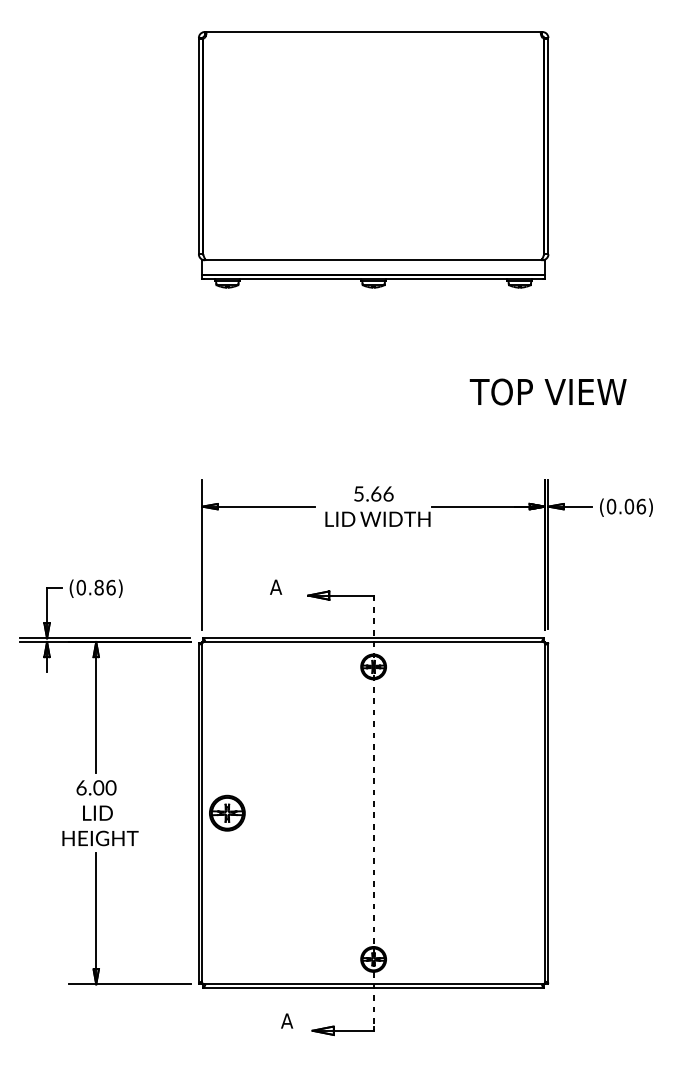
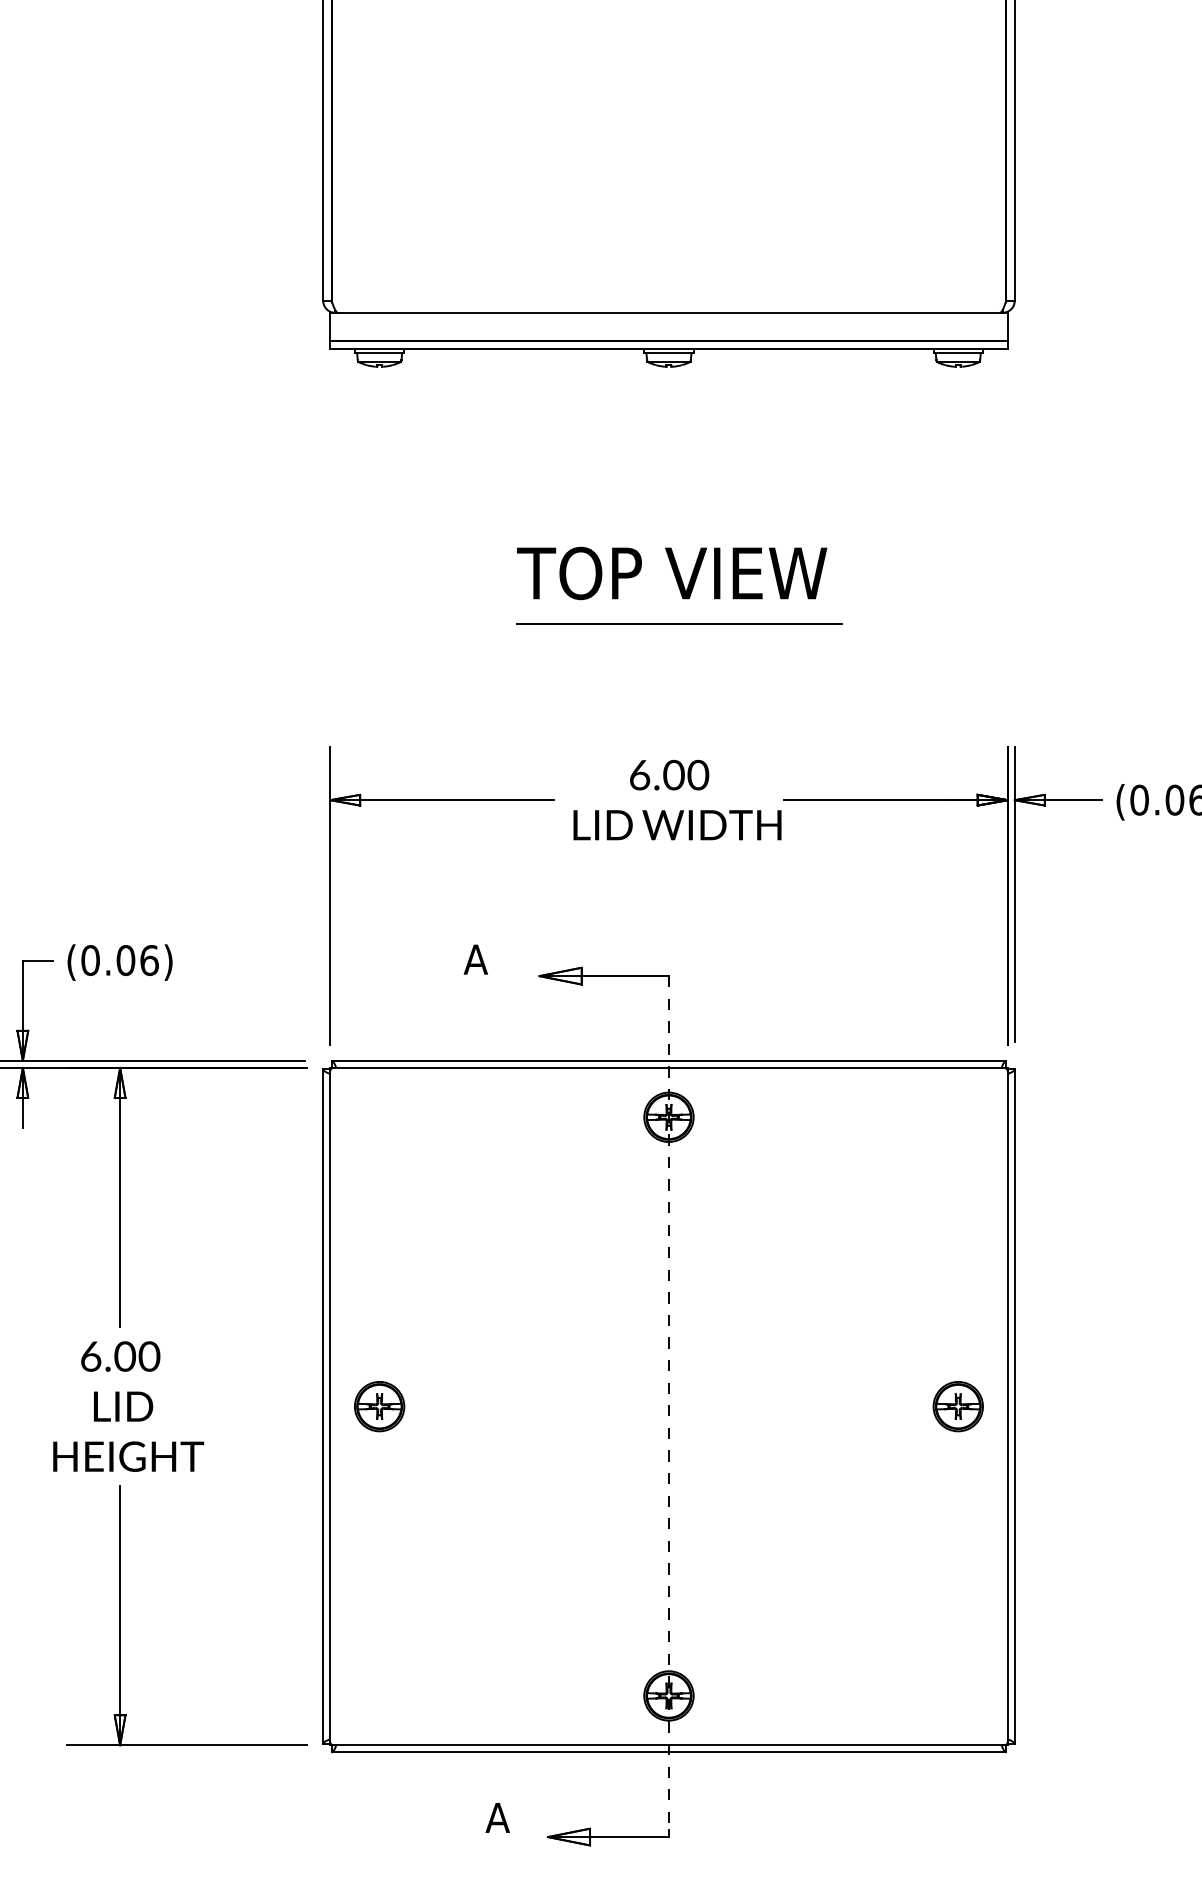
text: (547, 391) -> (670, 572), moved
line: (378, 417) -> (678, 623), added
text: (373, 493) -> (668, 774), 5.66 -> 6.00
text: (98, 587) -> (124, 960), (0.86) -> (0.06)
part: (227, 812) -> (379, 1405), size x0.71
part: (519, 812) -> (957, 1405), added

